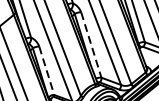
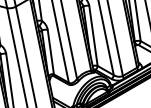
line: (91, 45) -> (93, 36), dashed -> solid
line: (46, 71) -> (50, 52), dashed -> solid

